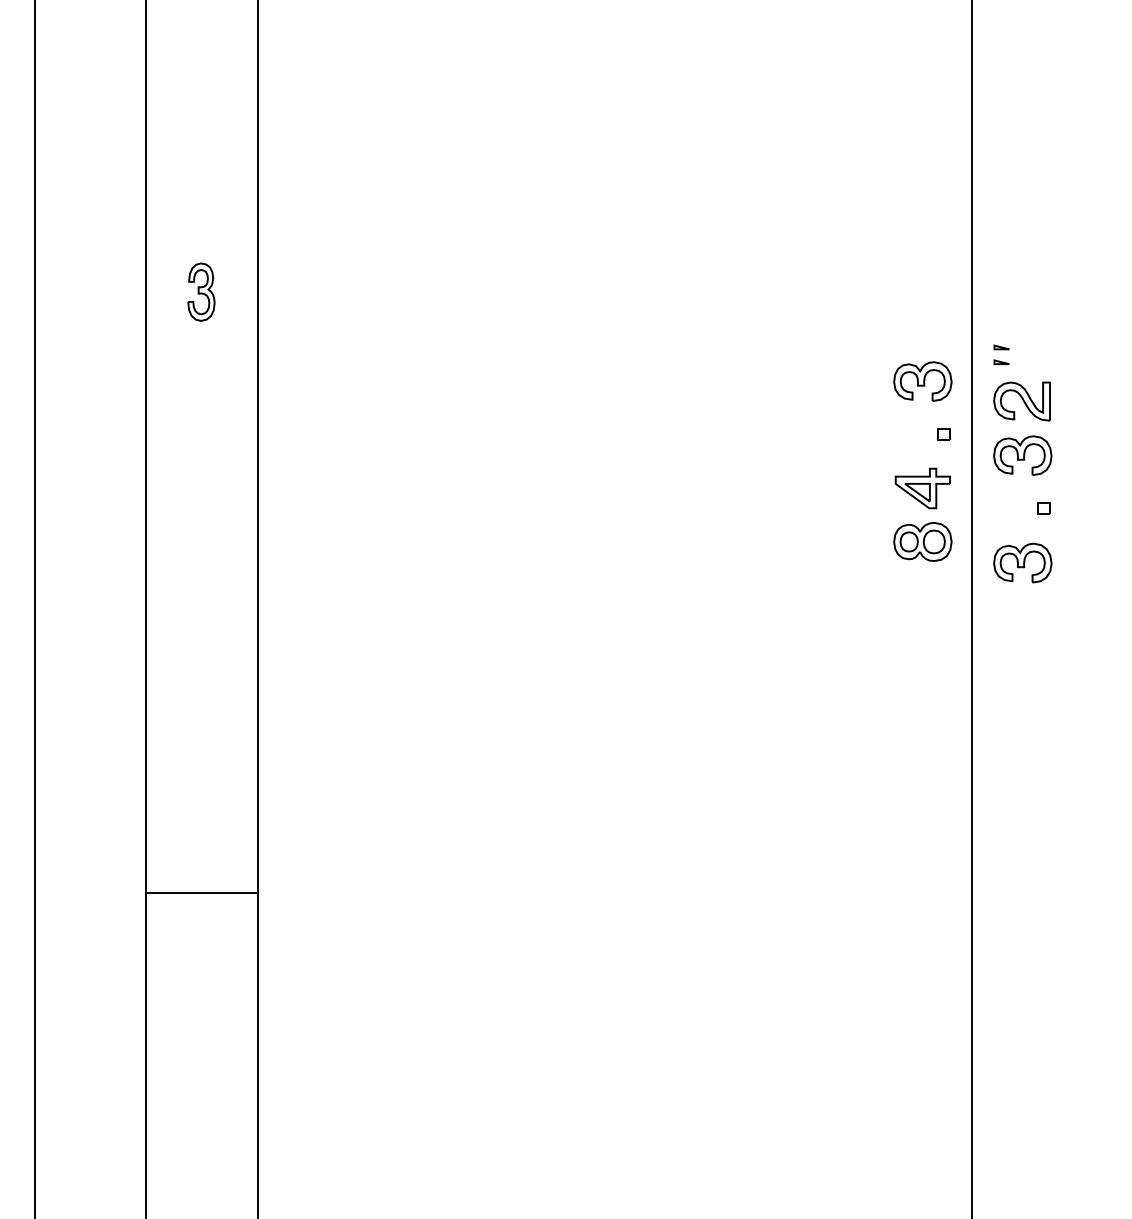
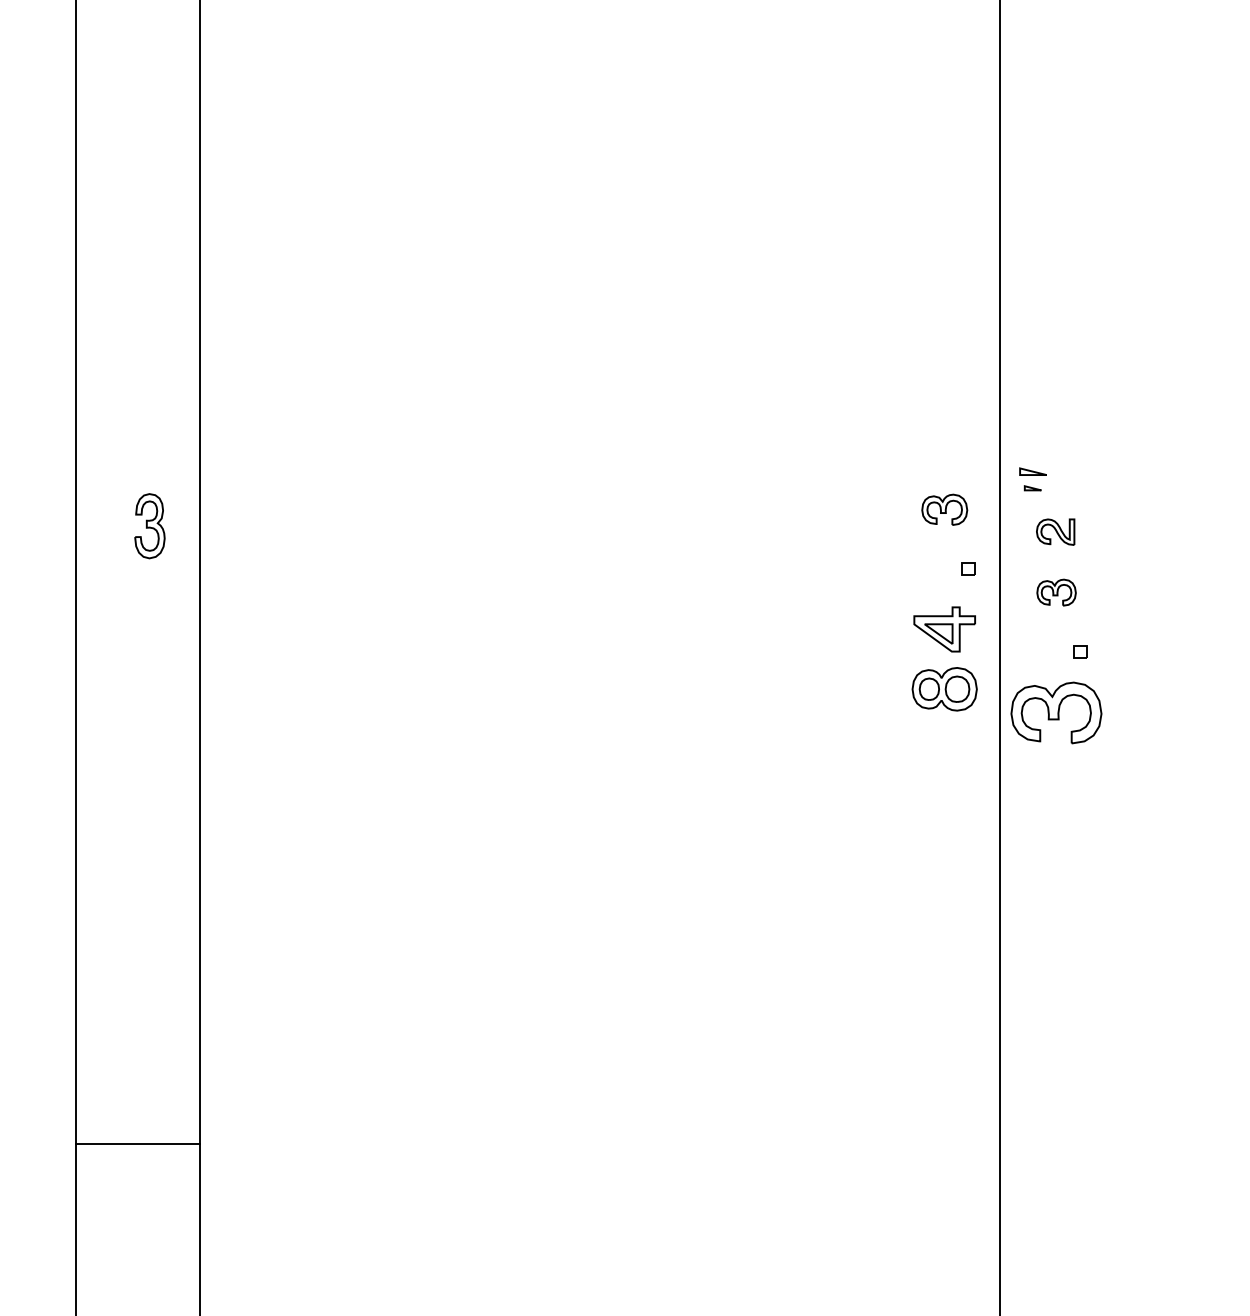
part: (201, 291) -> (150, 525), moved
part: (1001, 347) -> (1032, 471), size x1.6
part: (922, 381) -> (944, 509), size x0.7
part: (1021, 401) -> (1055, 532), size x0.6
part: (1022, 455) -> (1056, 592), size x0.6
part: (1022, 562) -> (1056, 712), size x1.4
line: (201, 893) -> (137, 1144), moved

